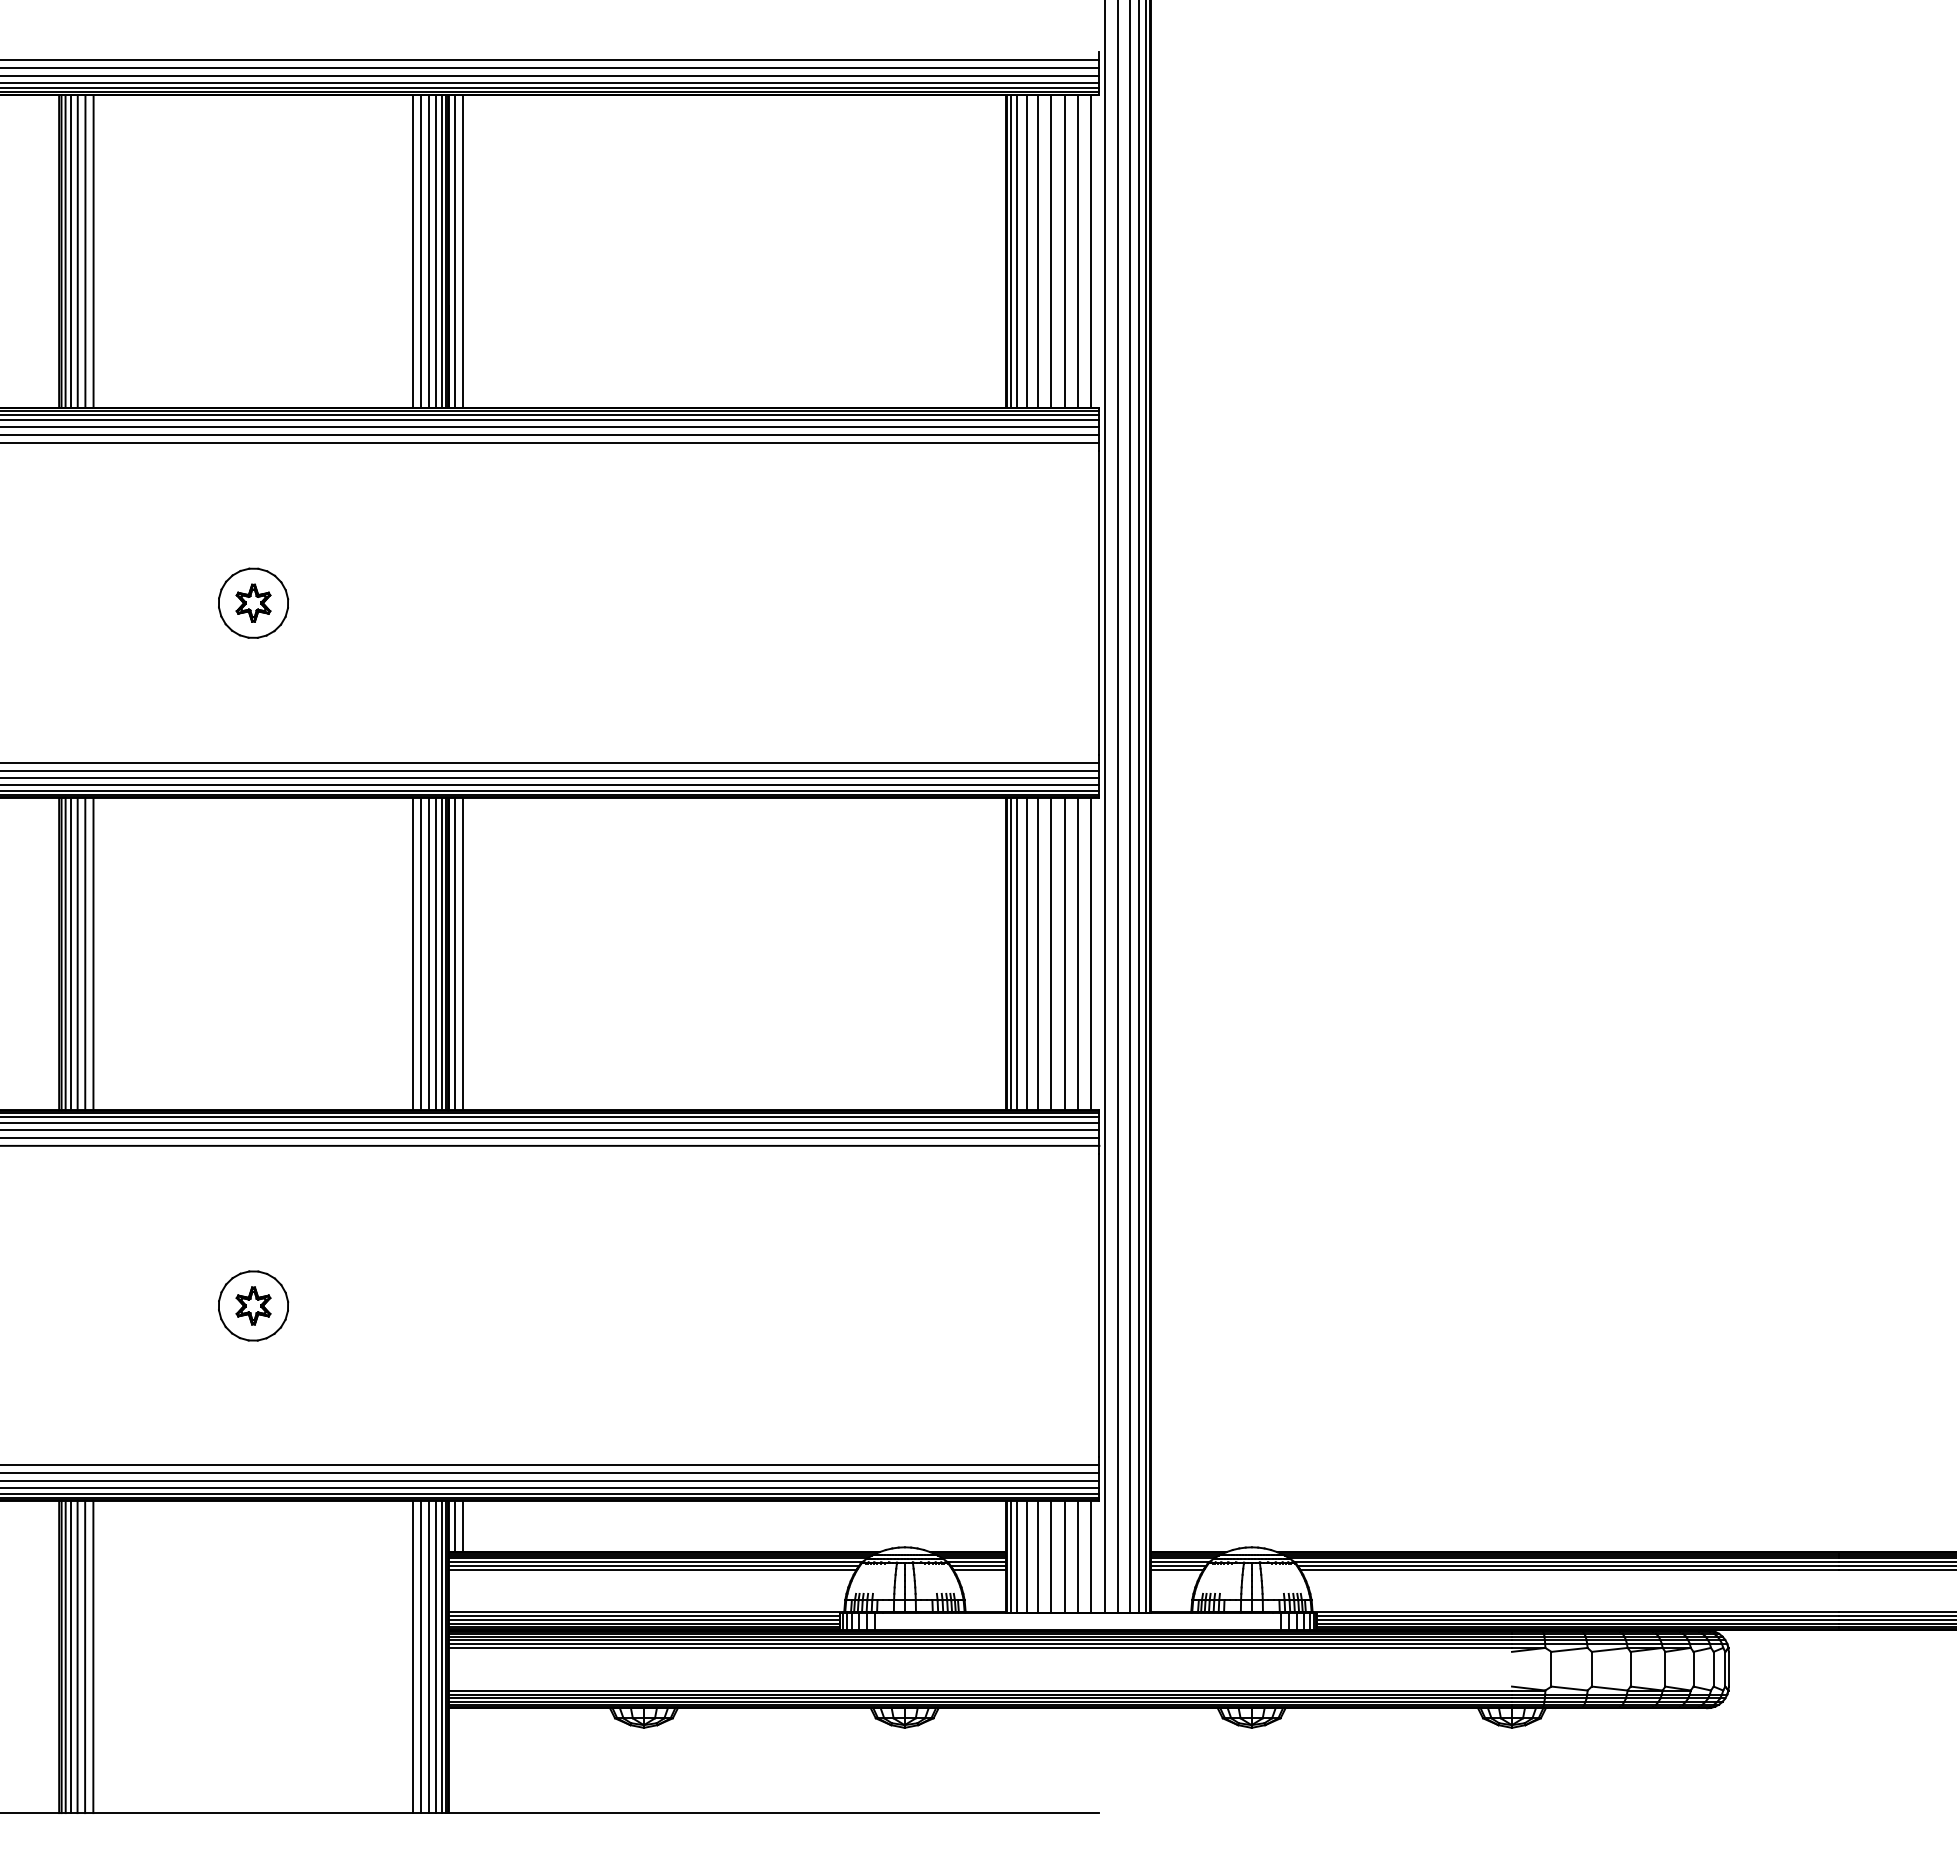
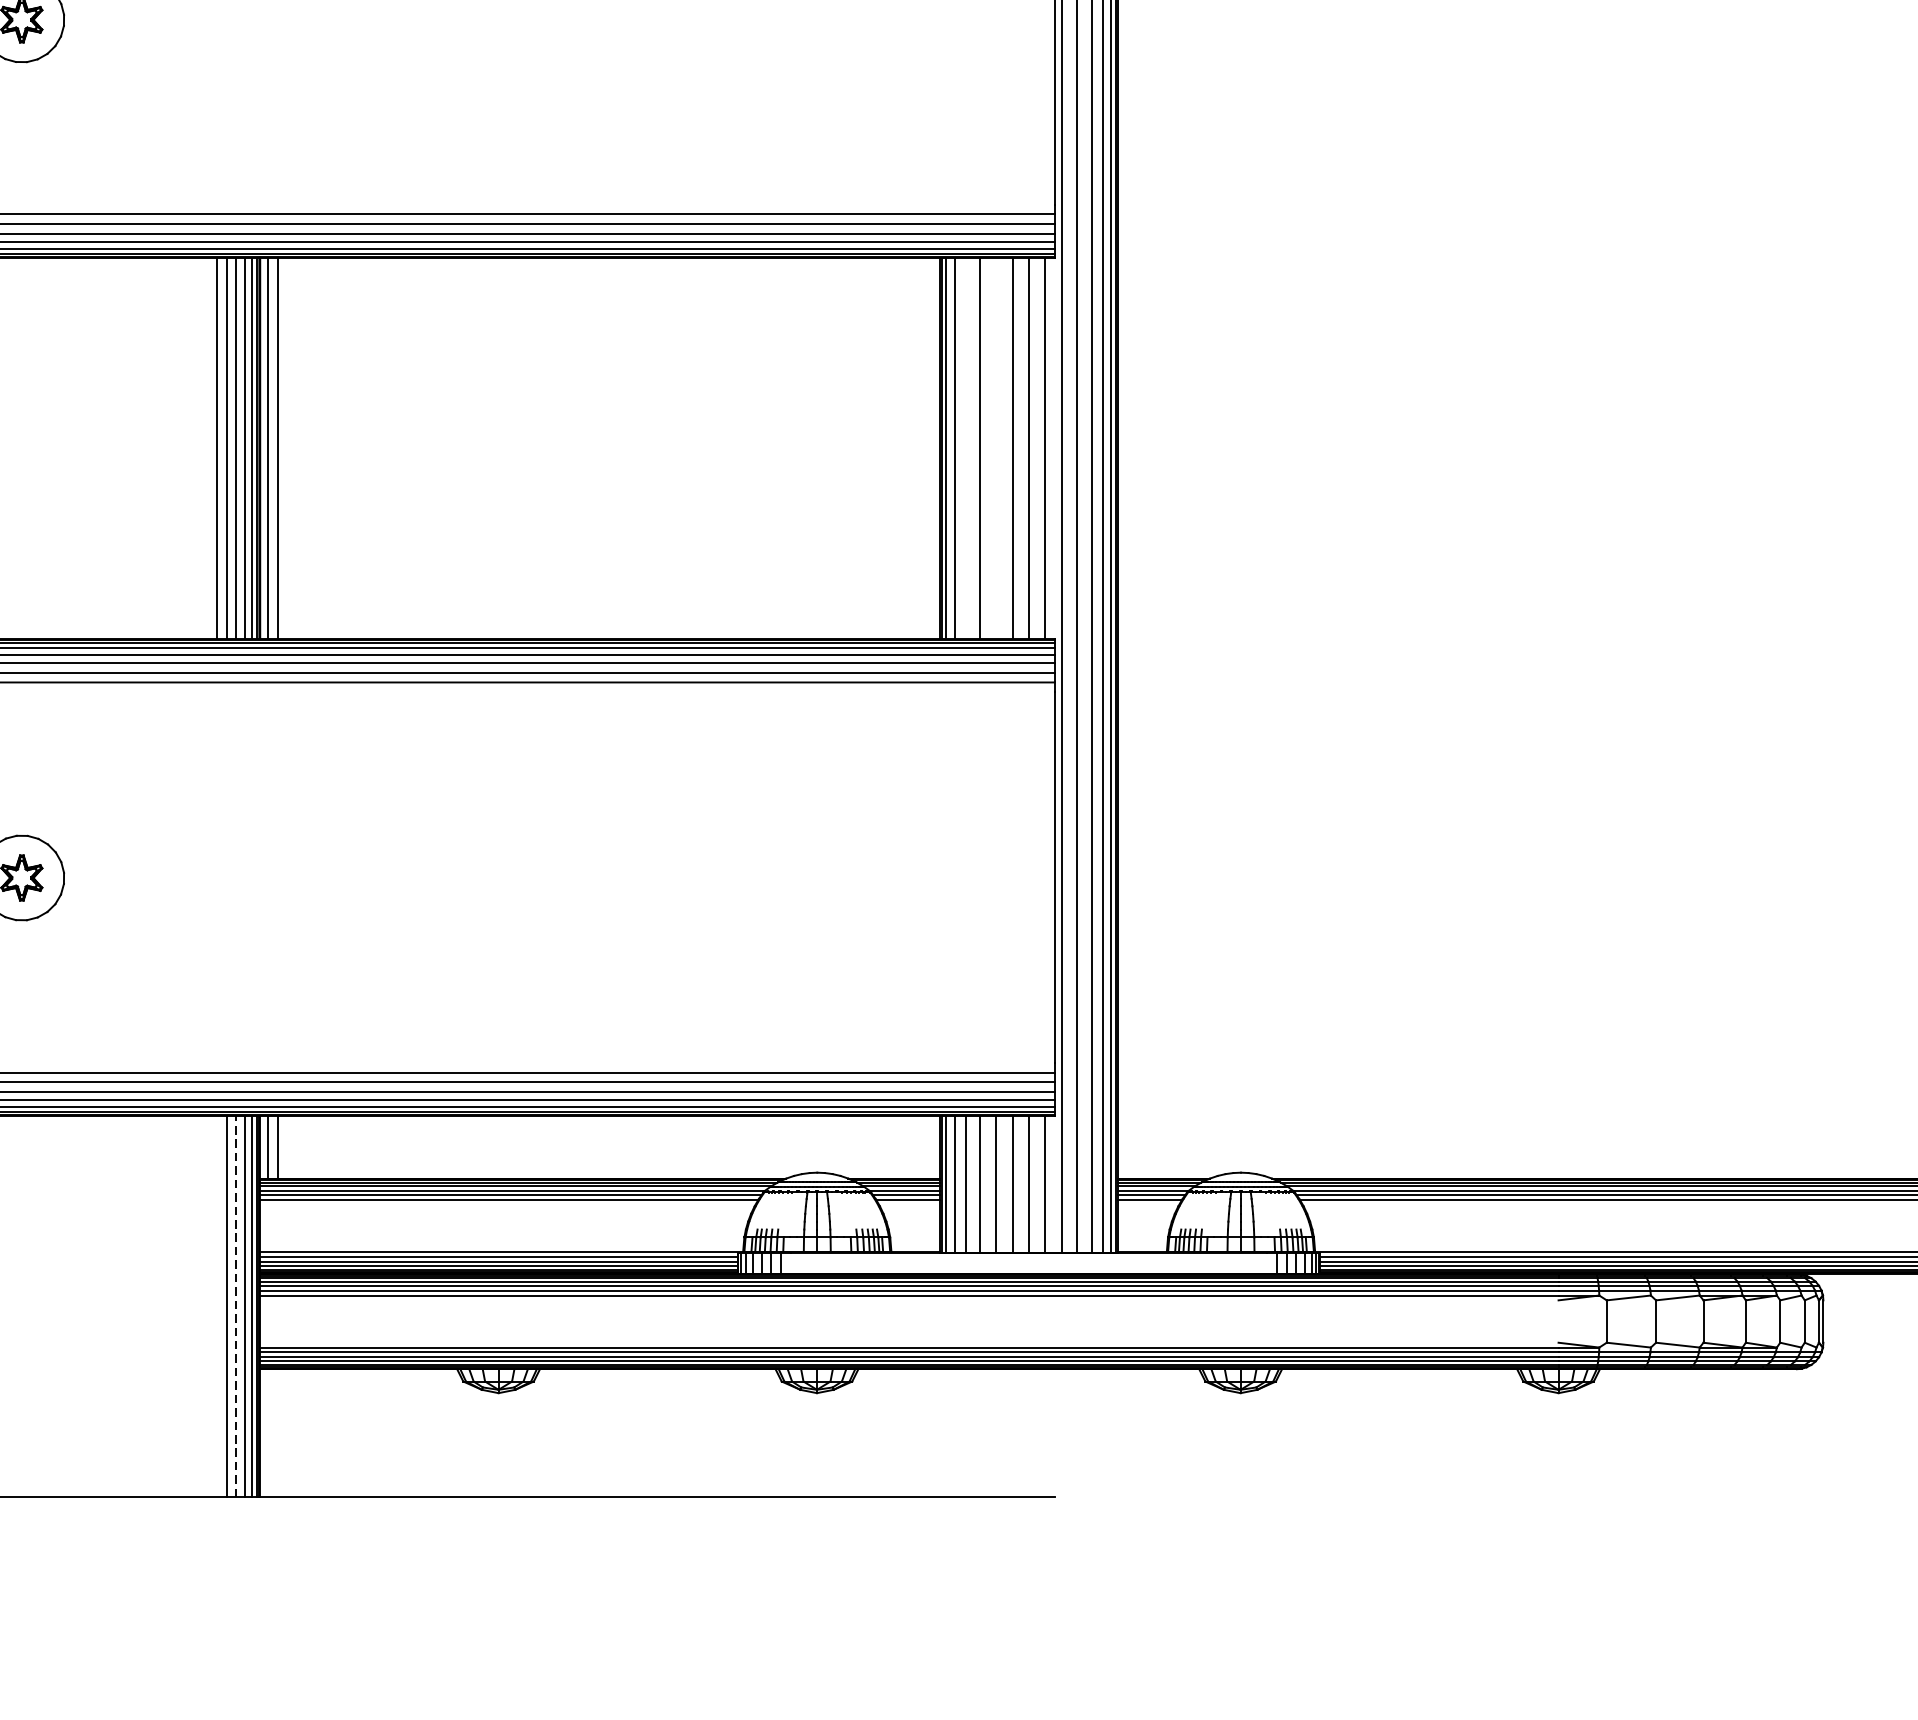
line: (1026, 954) -> (965, 448), removed
line: (1051, 954) -> (996, 448), removed
line: (413, 1656) -> (217, 1306), removed
line: (429, 1656) -> (236, 1306), solid -> dashed

